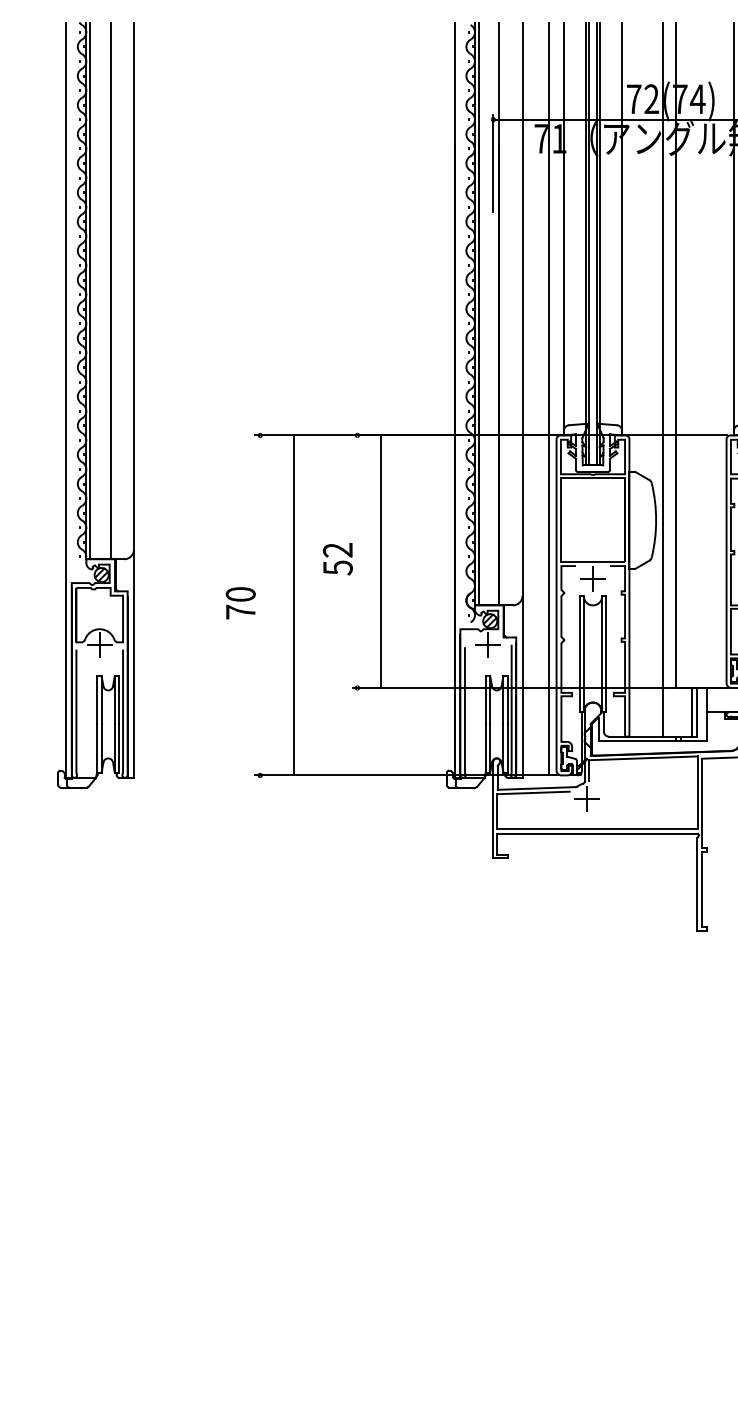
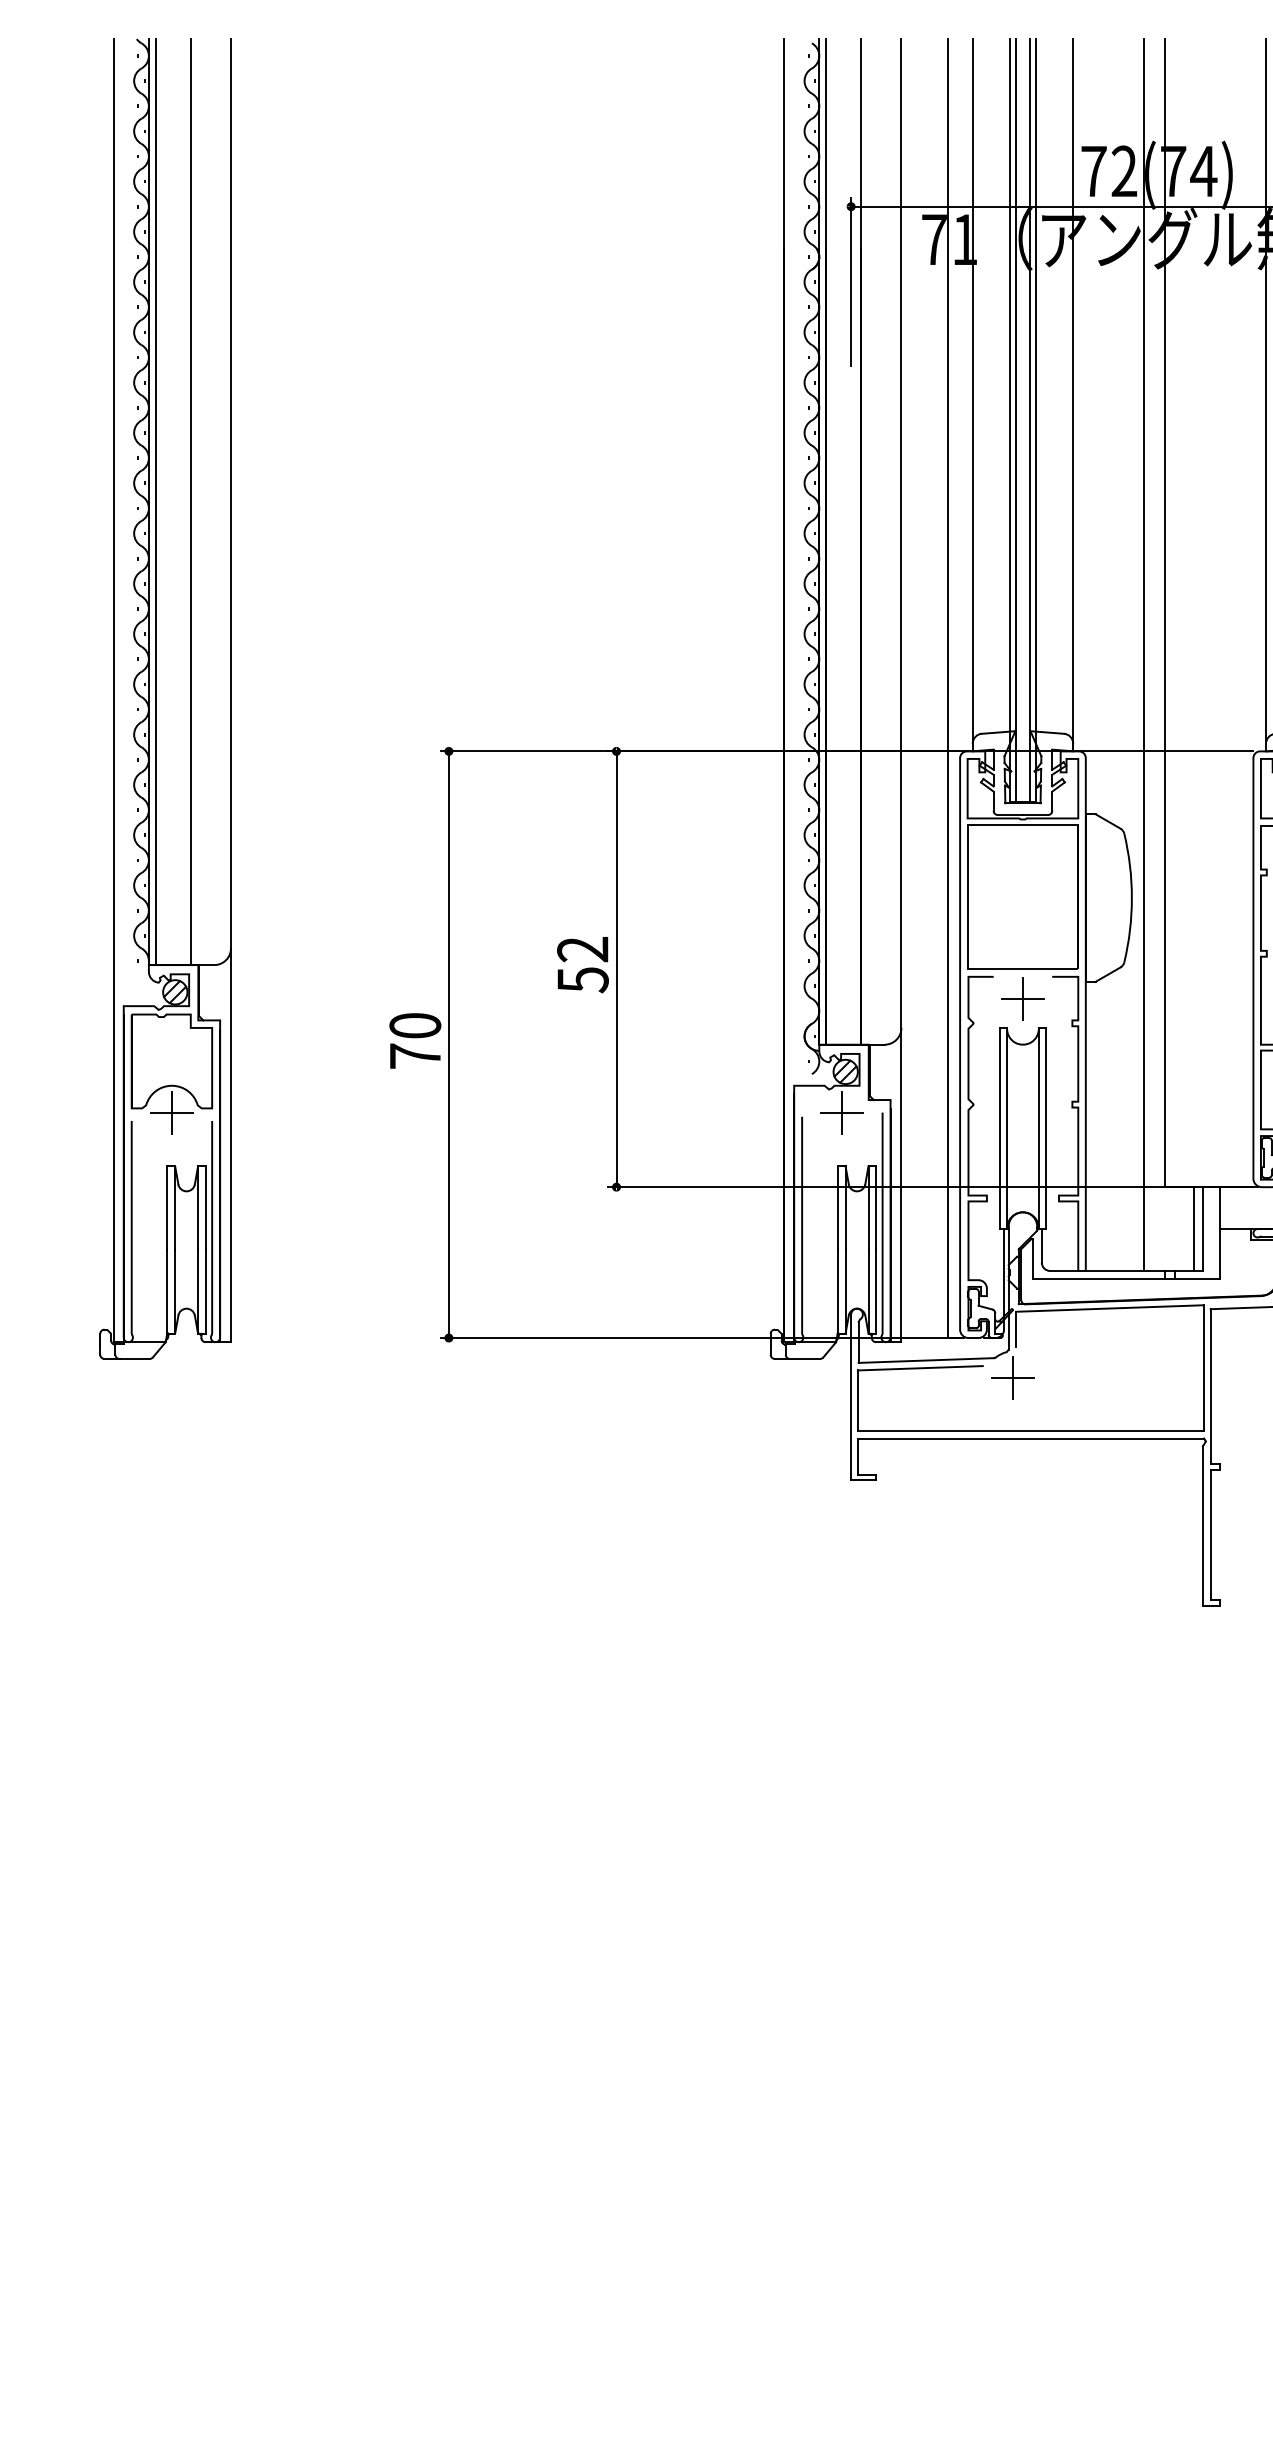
line: (381, 561) -> (616, 968), moved
line: (294, 605) -> (449, 1044), moved

